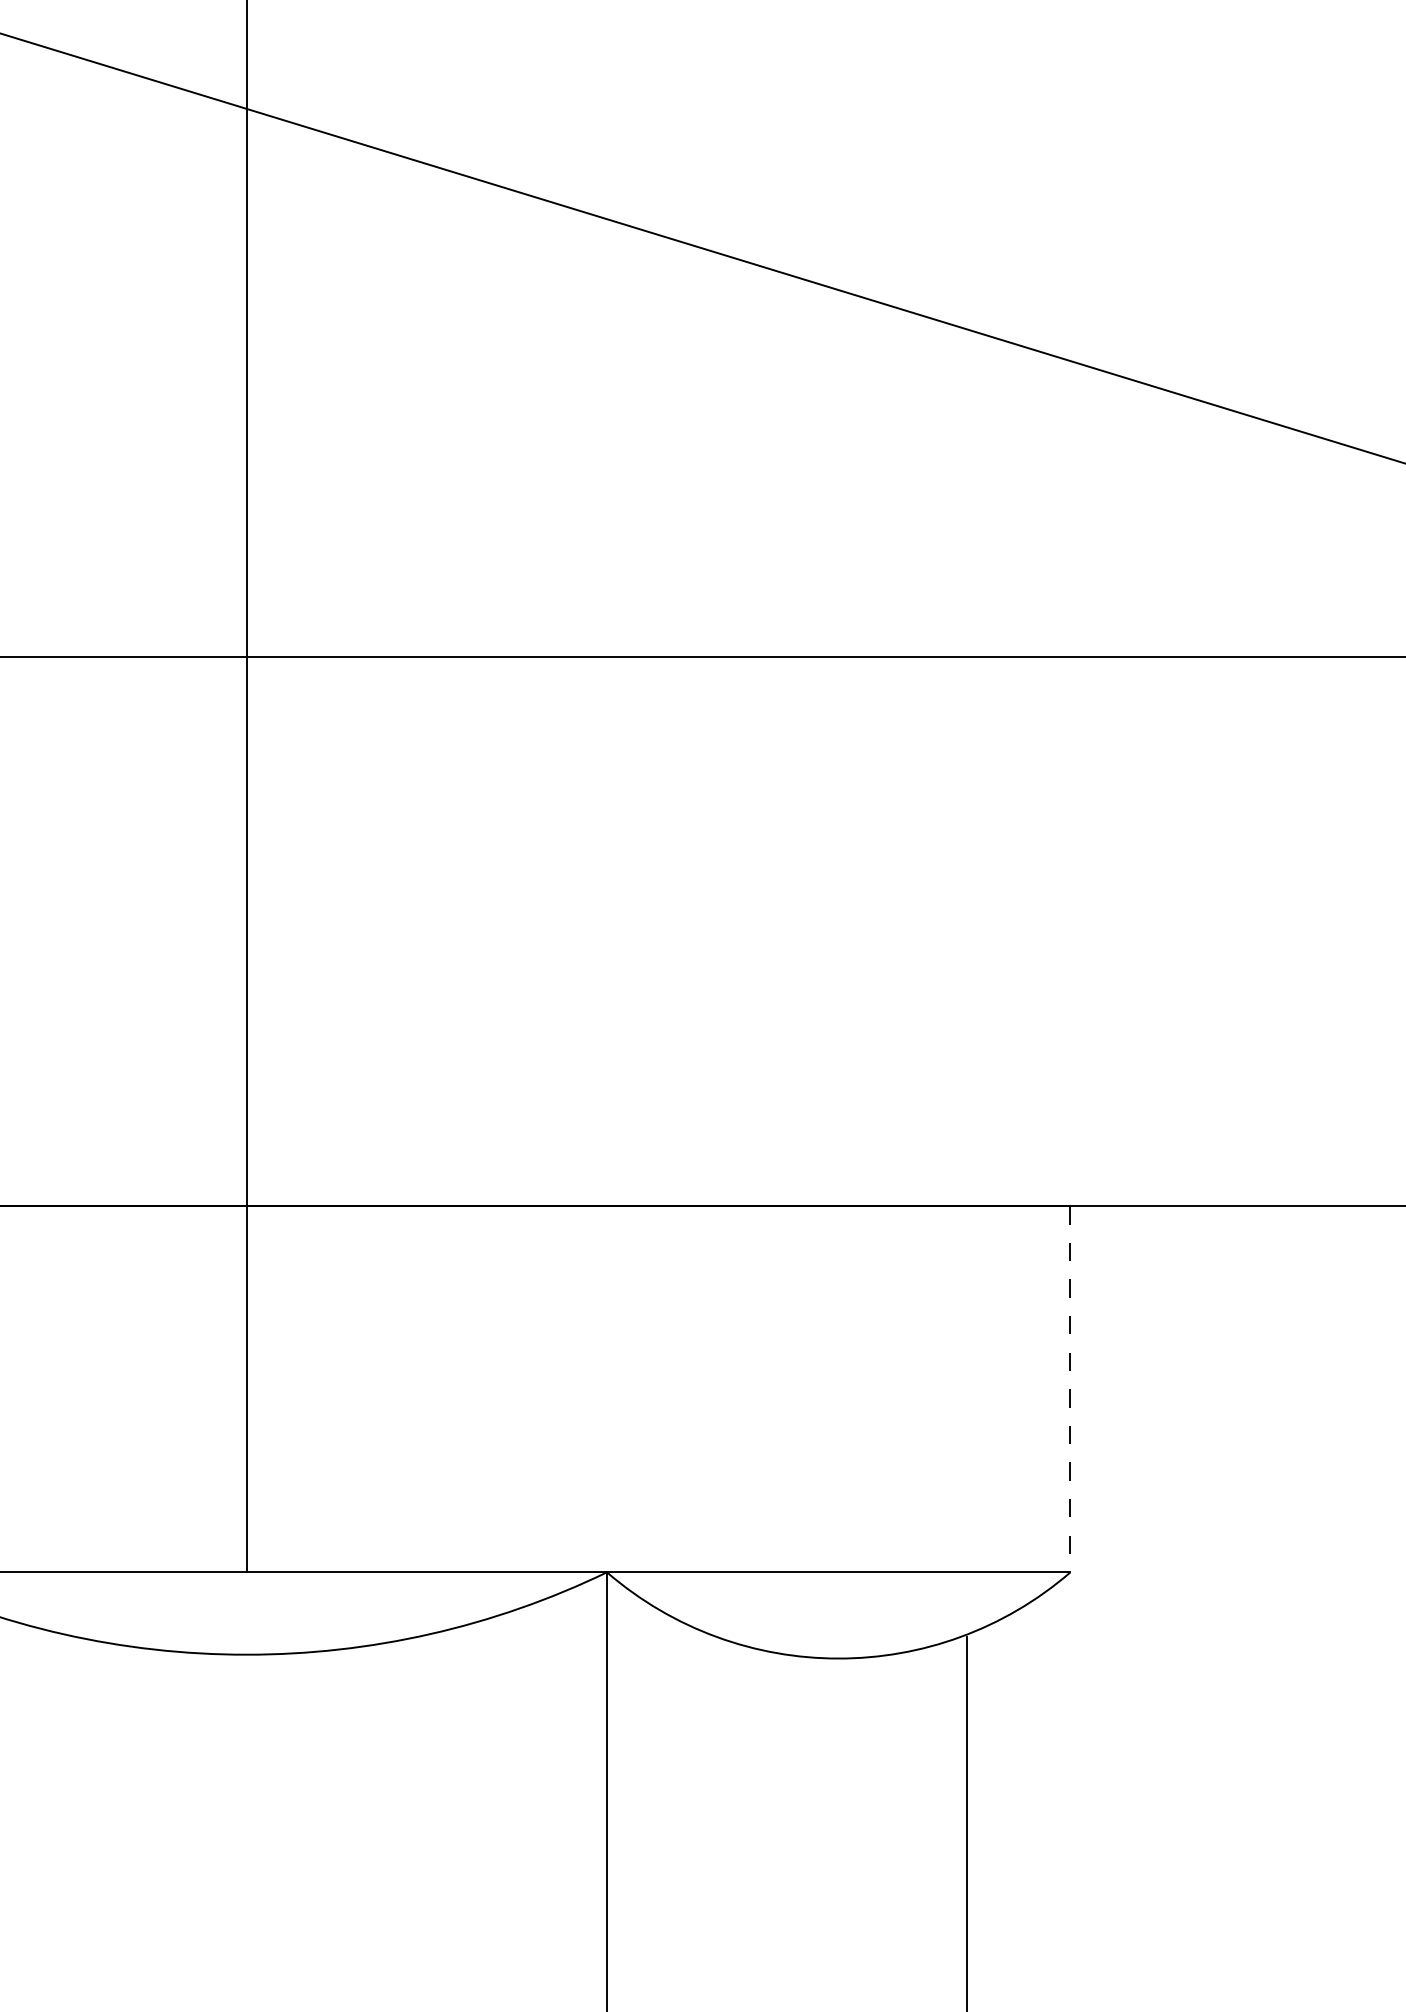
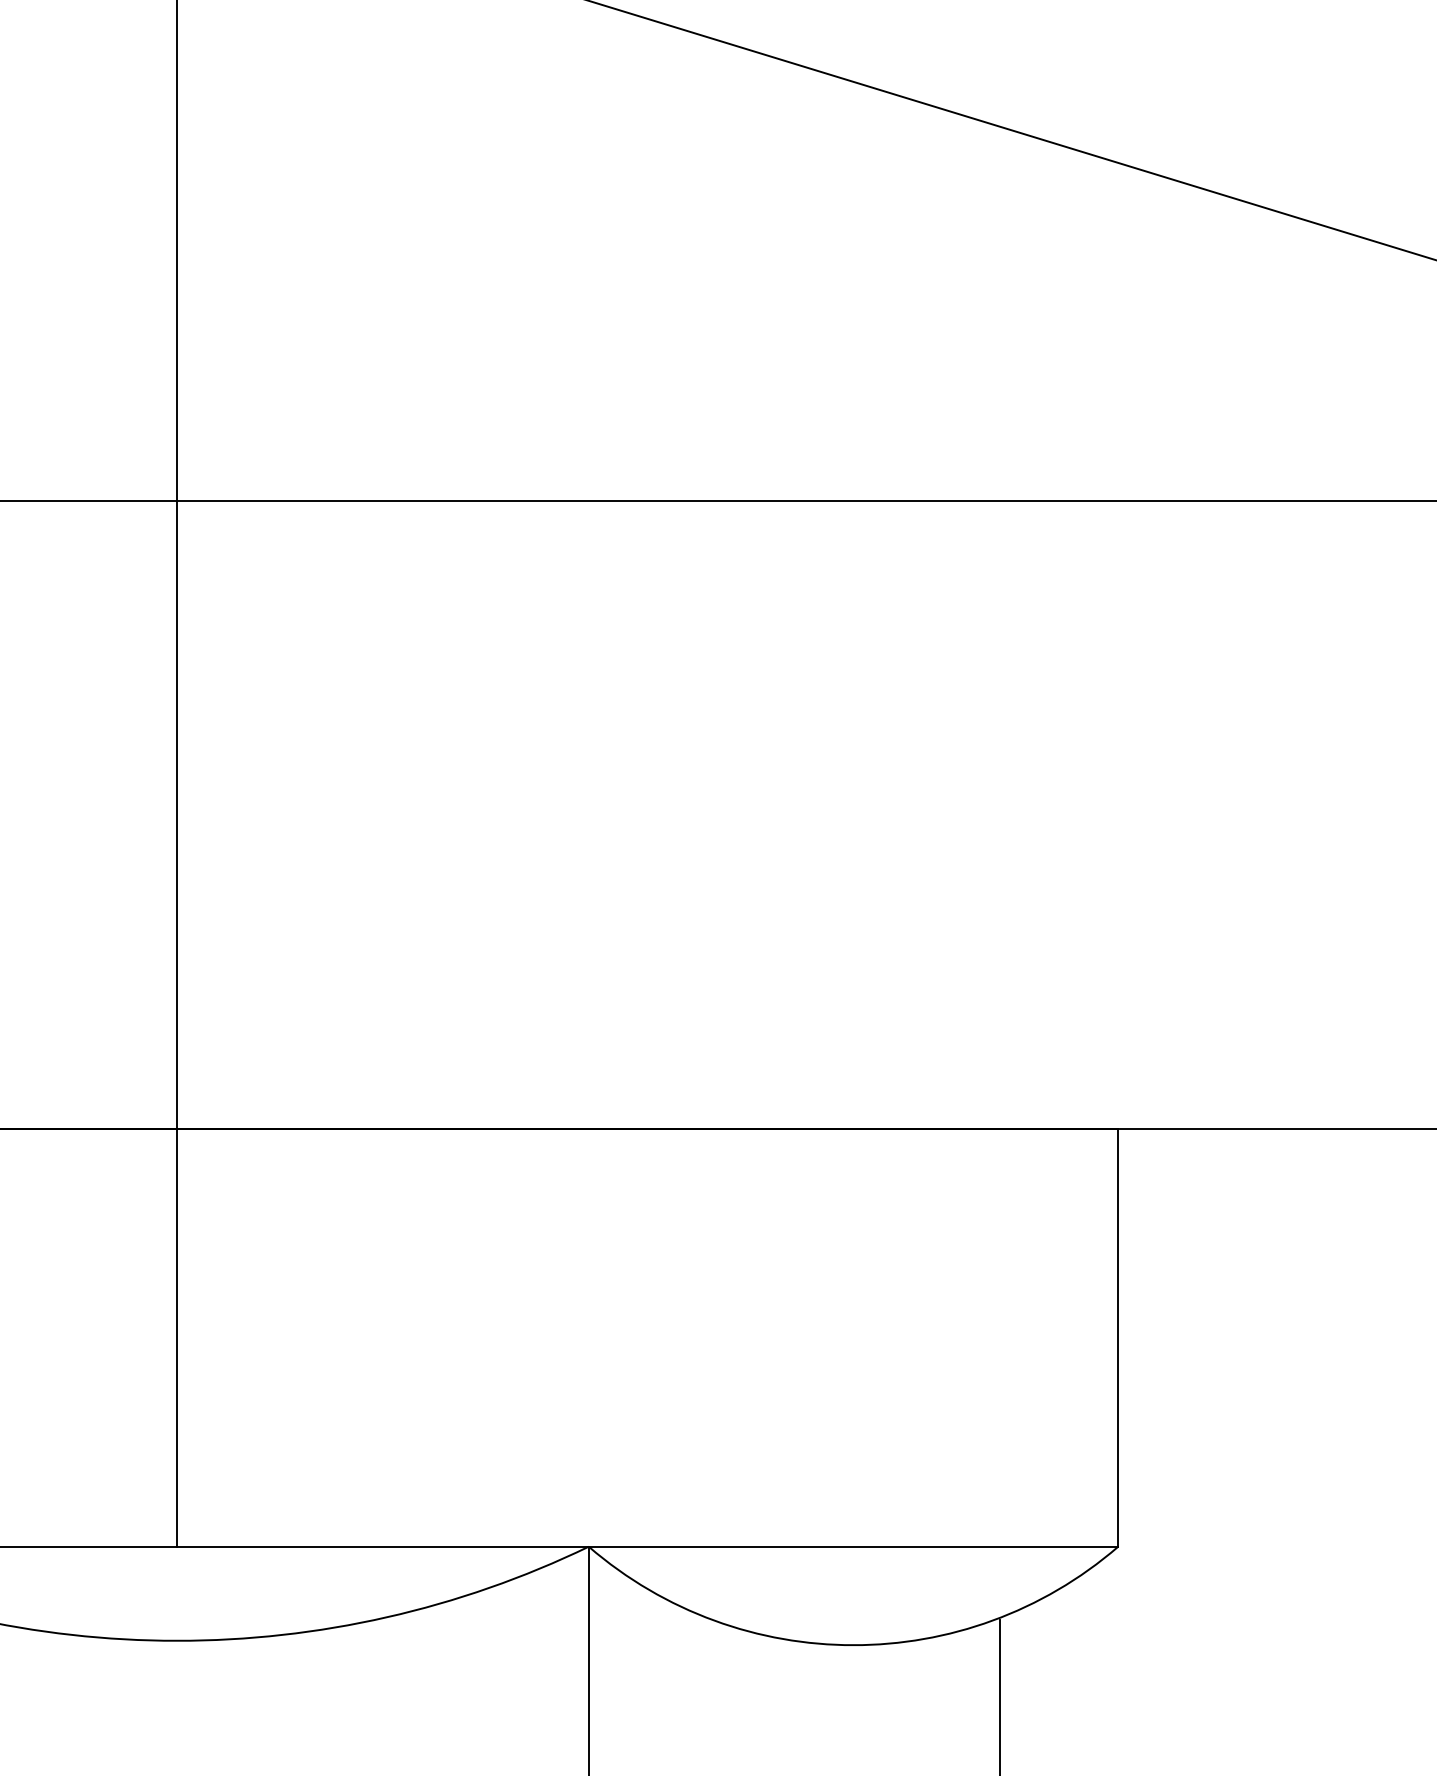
line: (1070, 1389) -> (1118, 1337), dashed -> solid

